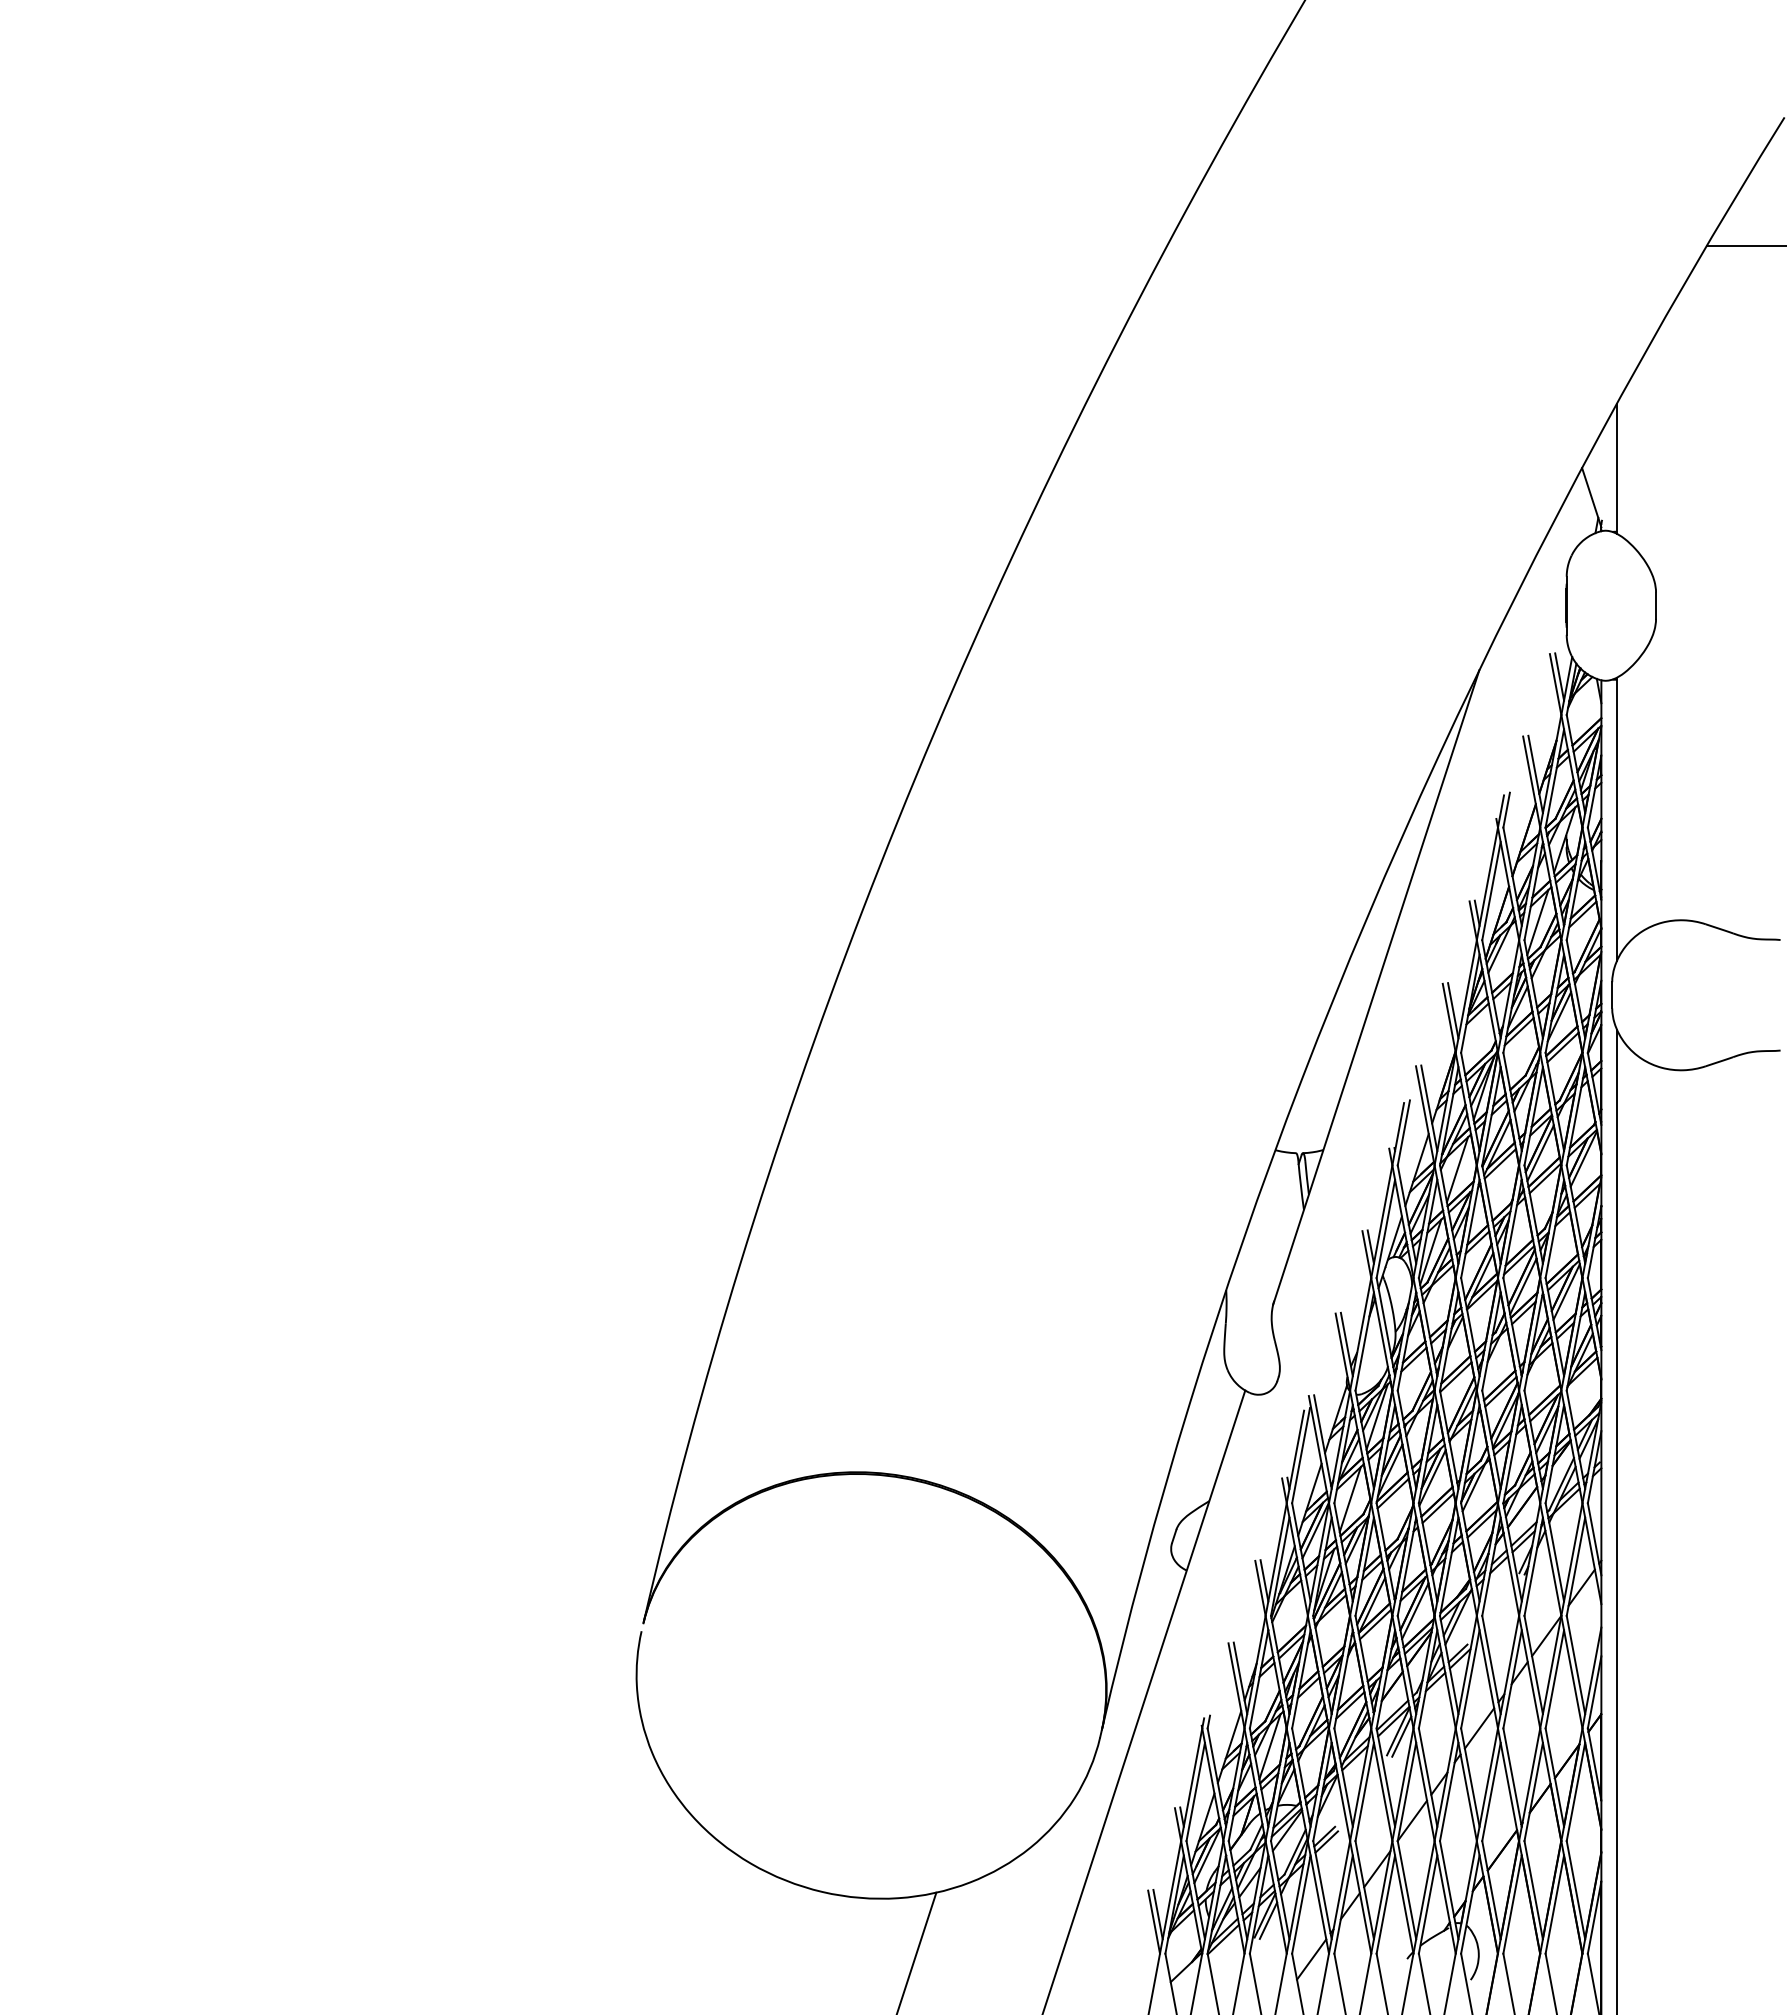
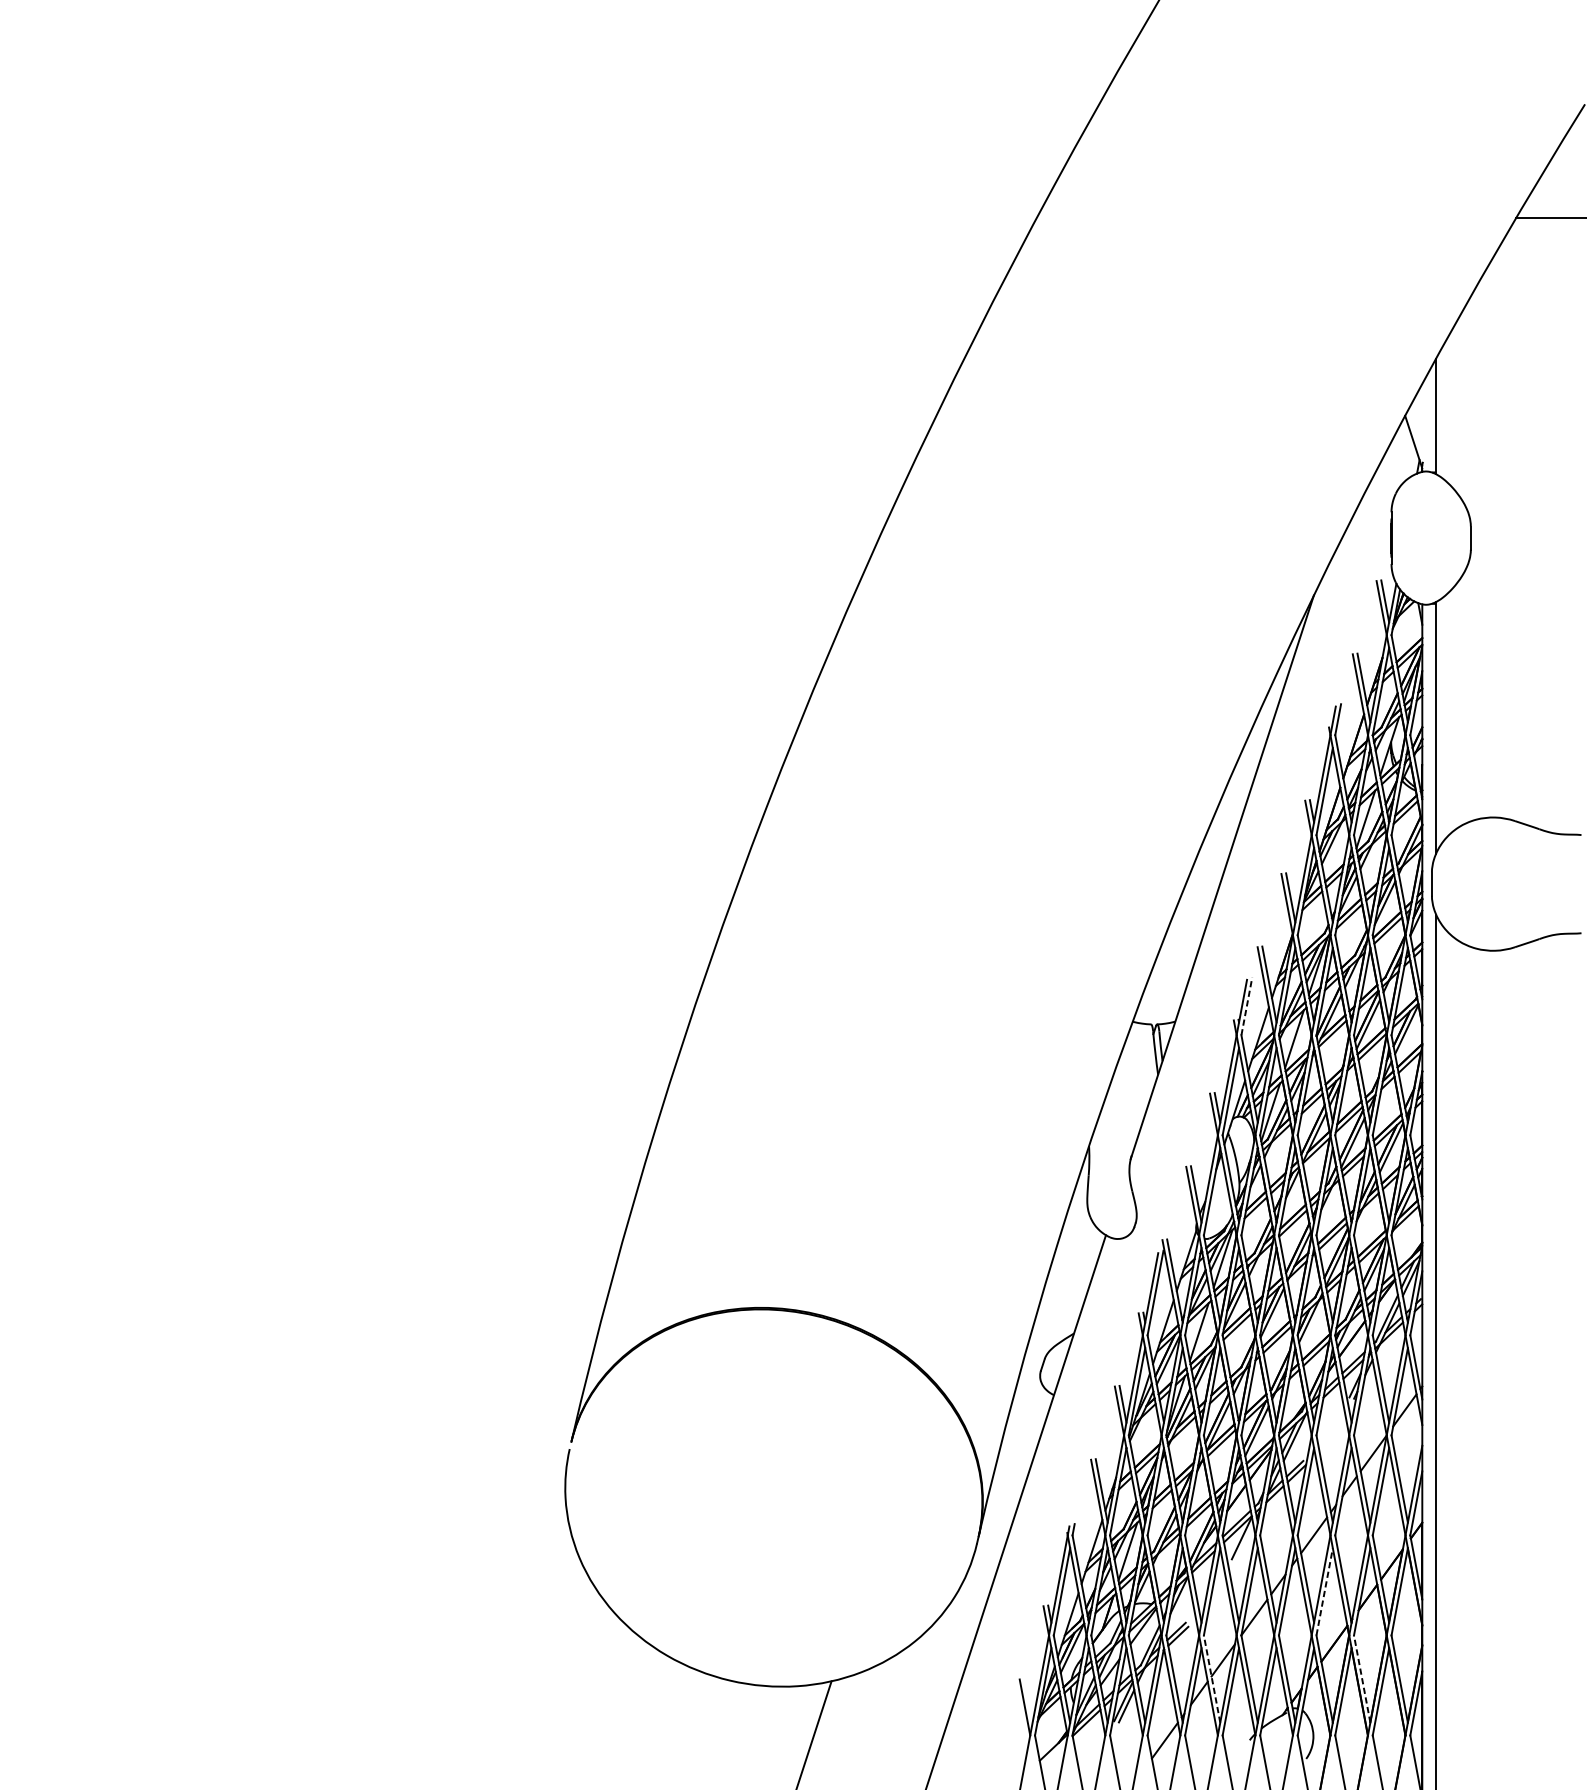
line: (1403, 1132) -> (1246, 1006), solid -> dashed
line: (1401, 1736) -> (1244, 1542), removed
line: (1491, 1791) -> (1324, 1591), solid -> dashed
line: (1364, 1890) -> (1211, 1679), solid -> dashed
line: (1533, 1890) -> (1362, 1679), solid -> dashed
line: (1157, 1914) -> (1028, 1700), removed

